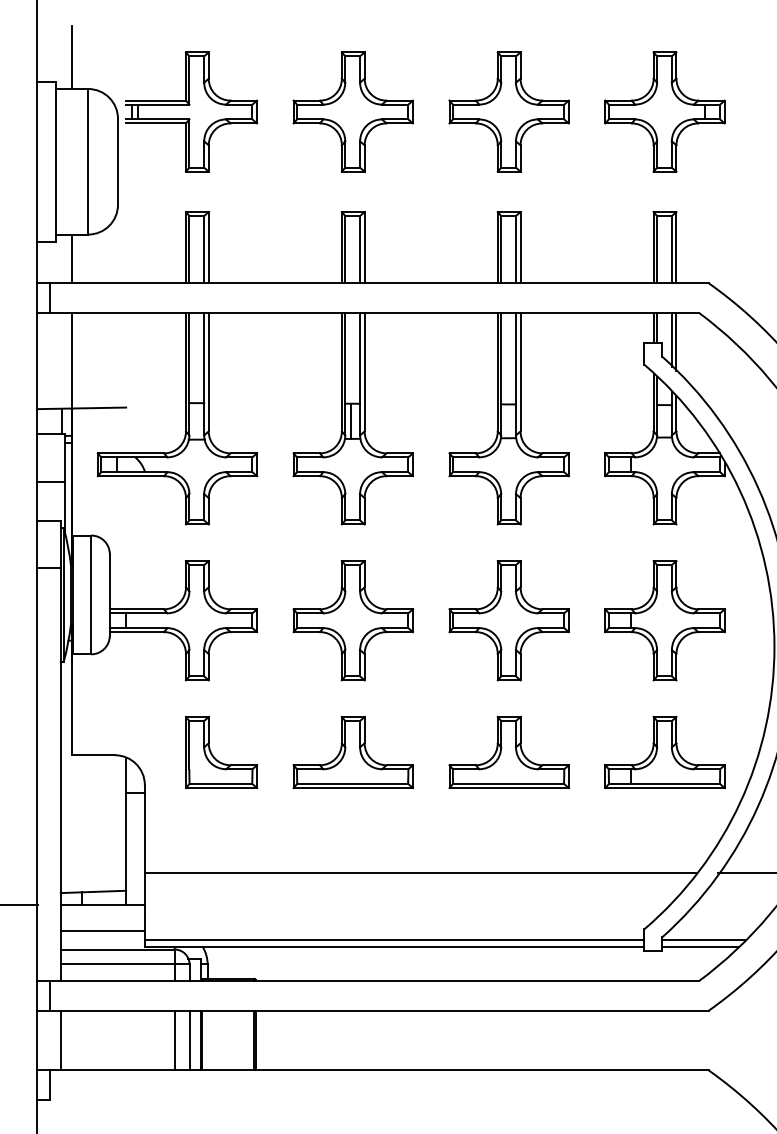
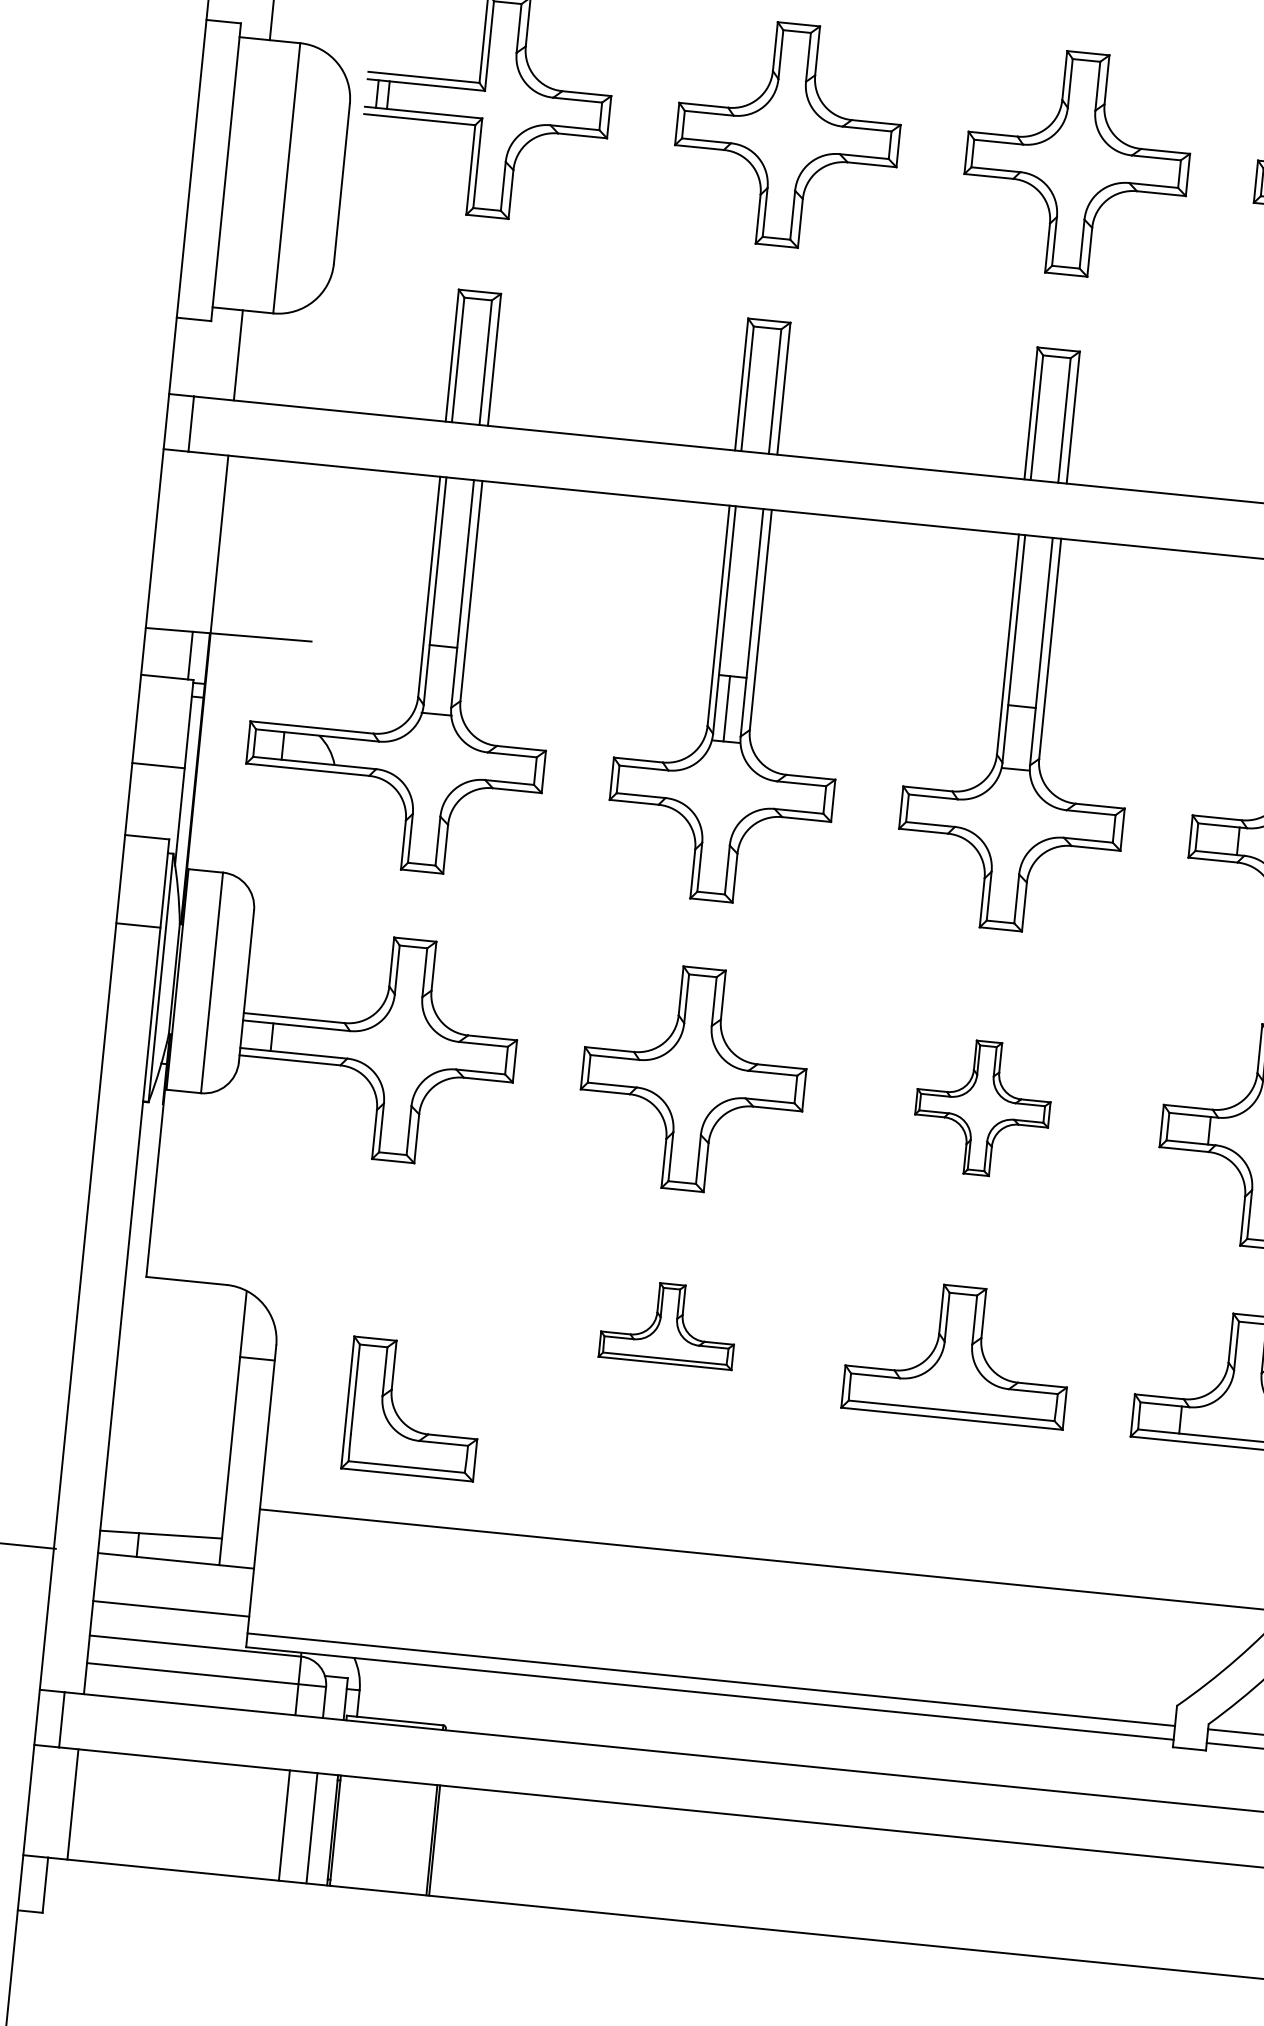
part: (508, 620) -> (981, 1107), size x0.6
part: (352, 752) -> (667, 1323), size x0.6
part: (215, 757) -> (401, 1417), moved

